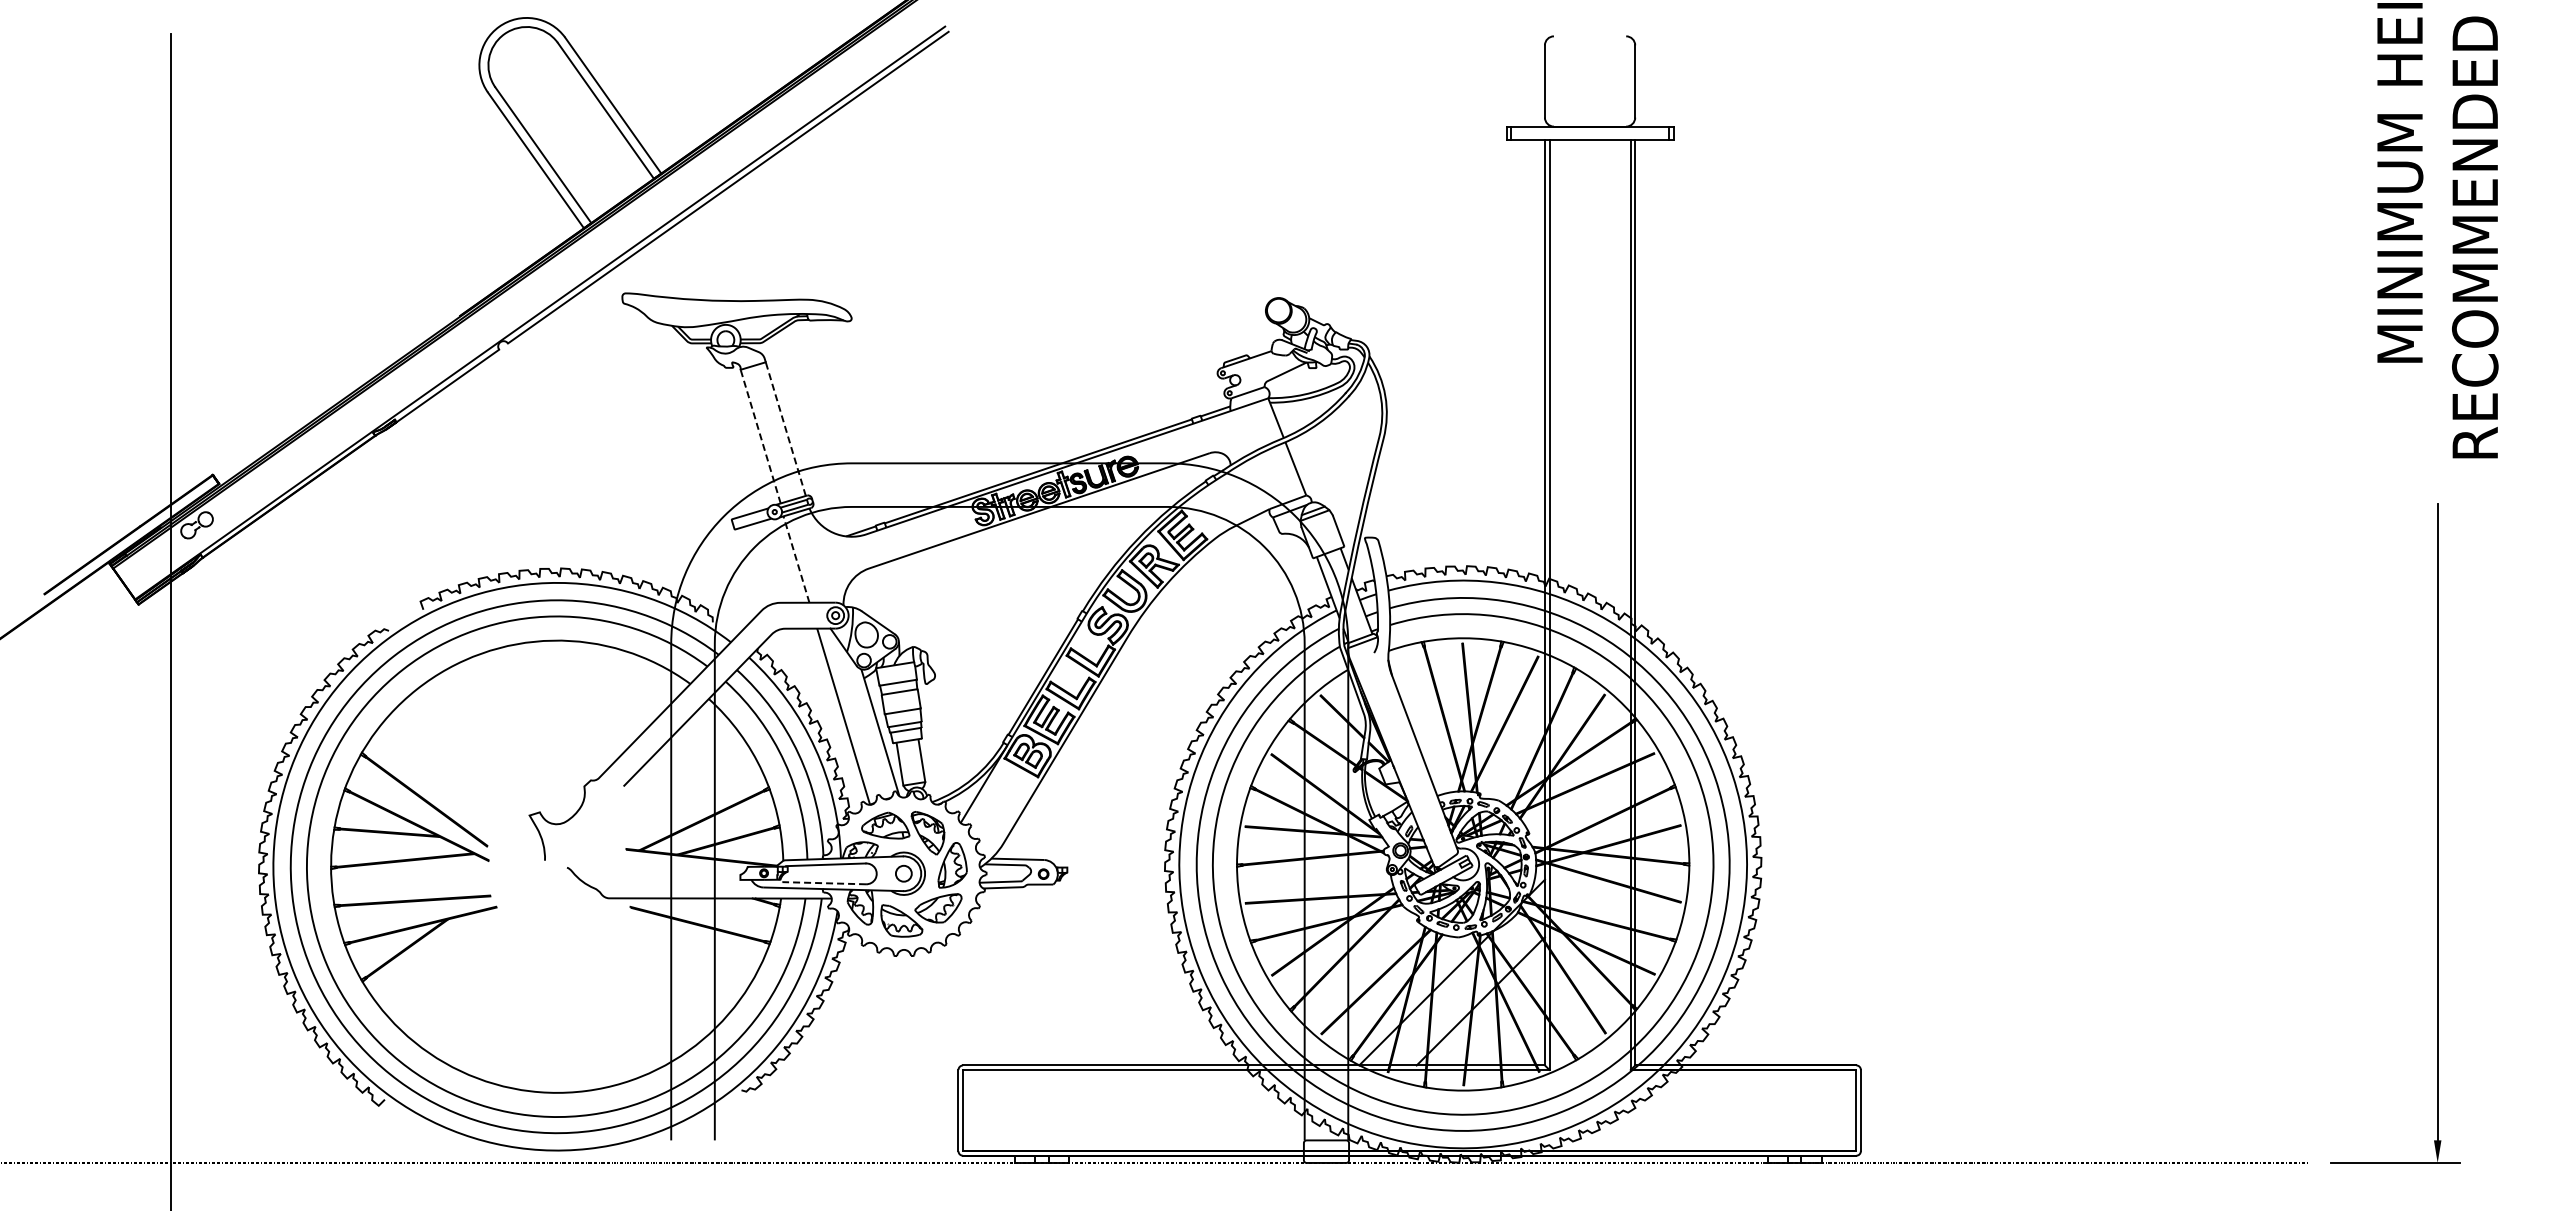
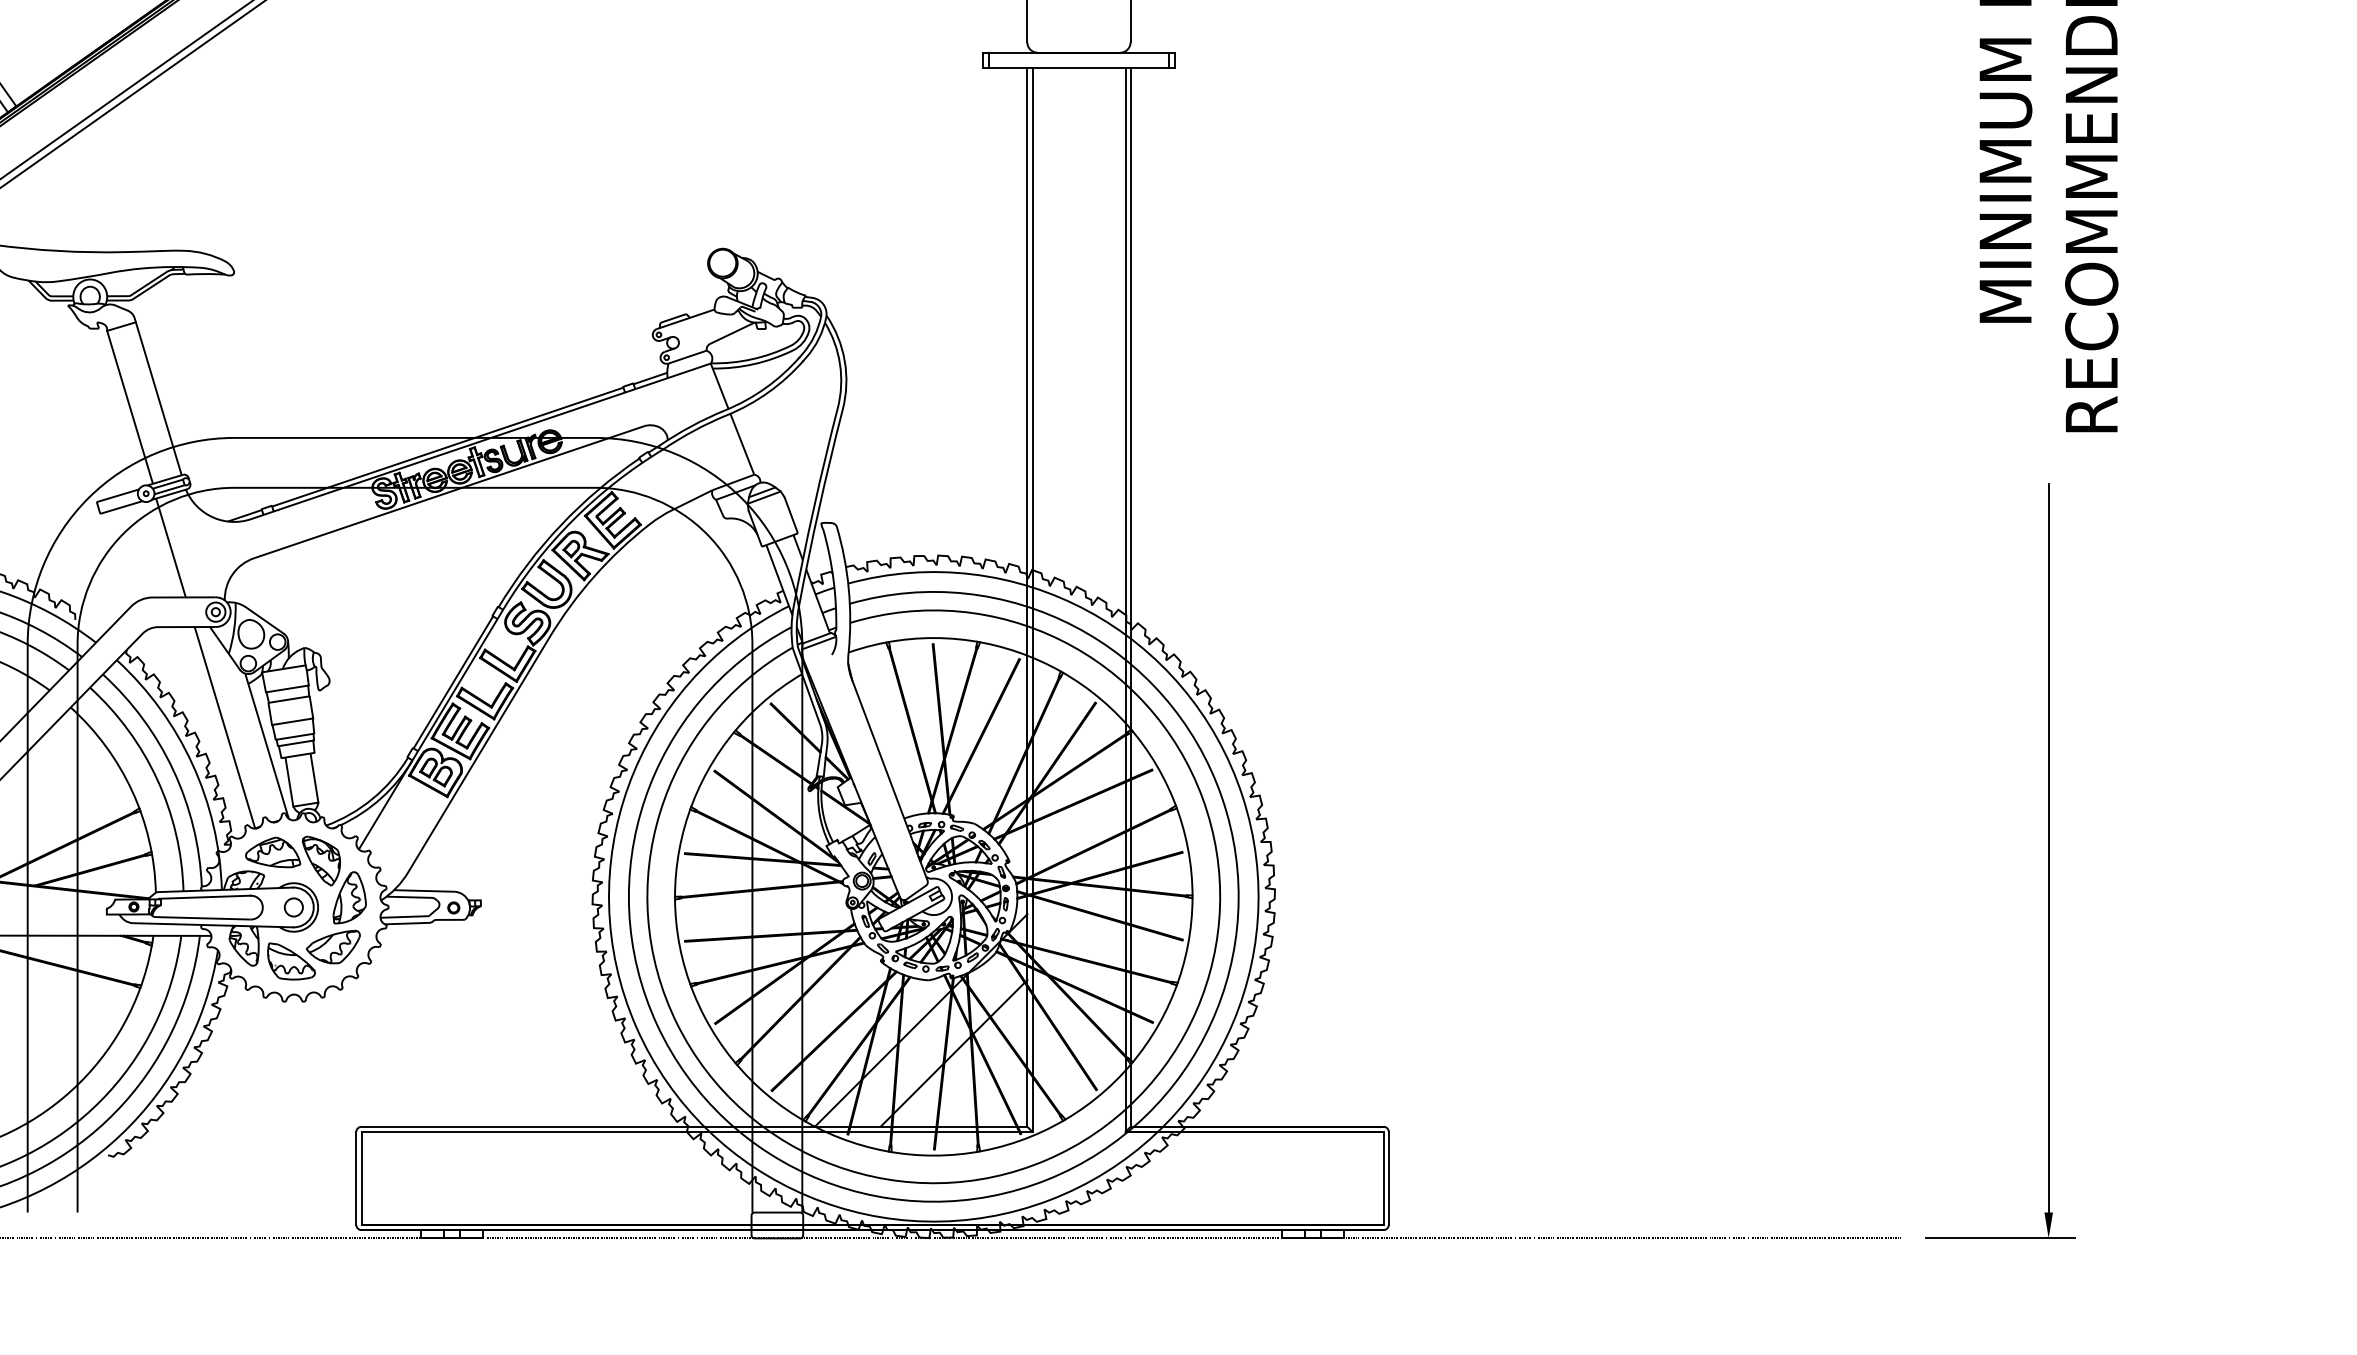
line: (785, 429) -> (158, 399), dashed -> solid
line: (760, 436) -> (129, 407), dashed -> solid
line: (796, 559) -> (171, 547), dashed -> solid
line: (816, 883) -> (193, 918), dashed -> solid

